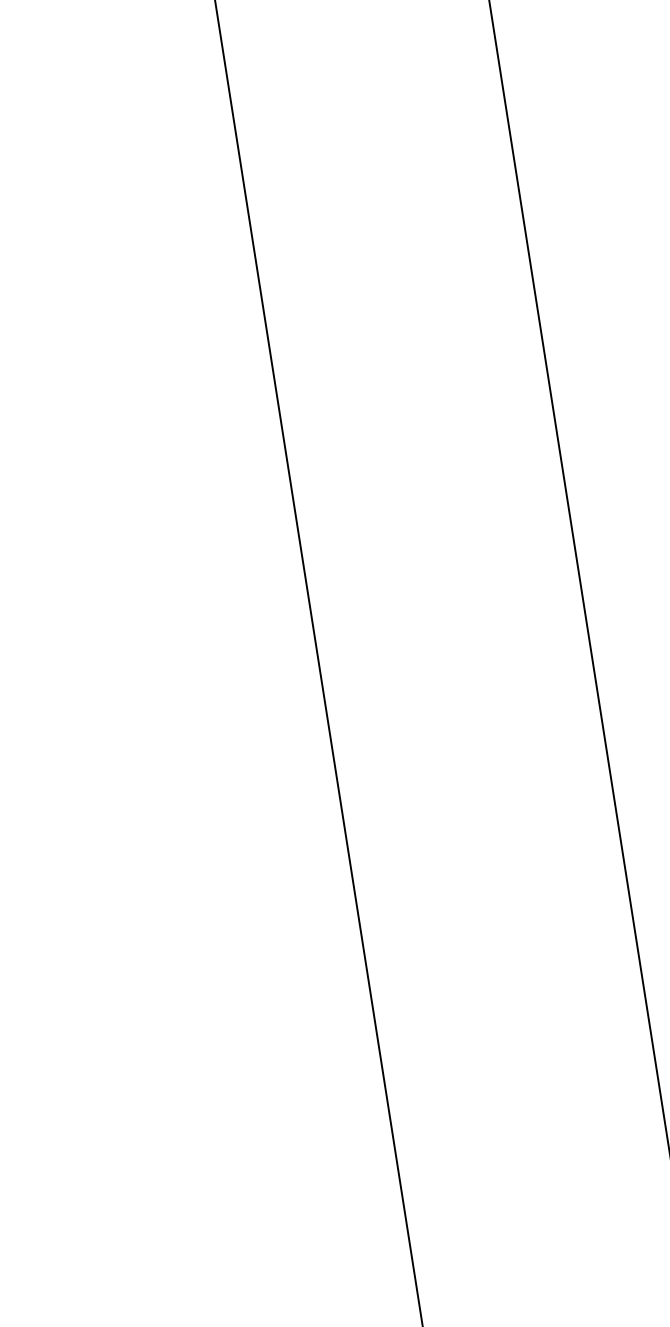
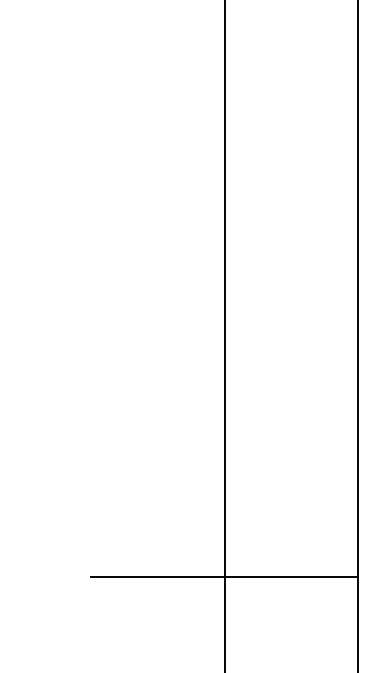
line: (387, 1102) -> (224, 576), added

